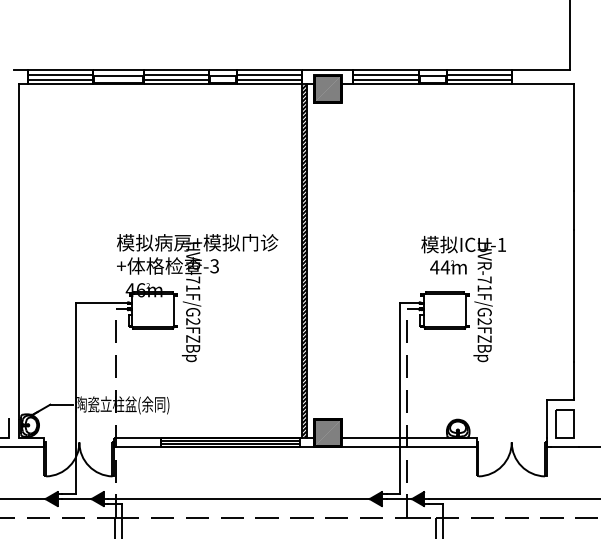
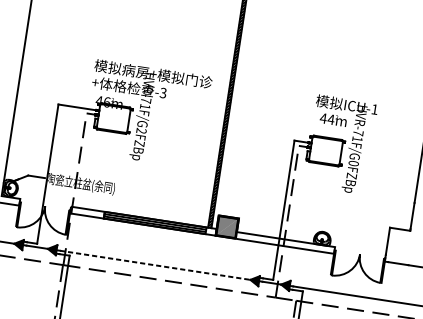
text: (484, 321) -> (353, 163), HVR-71F/G2FZBp -> HVR-71F/G0FZBp
part: (564, 423) -> (400, 246), removed
line: (239, 499) -> (155, 265), solid -> dashed

